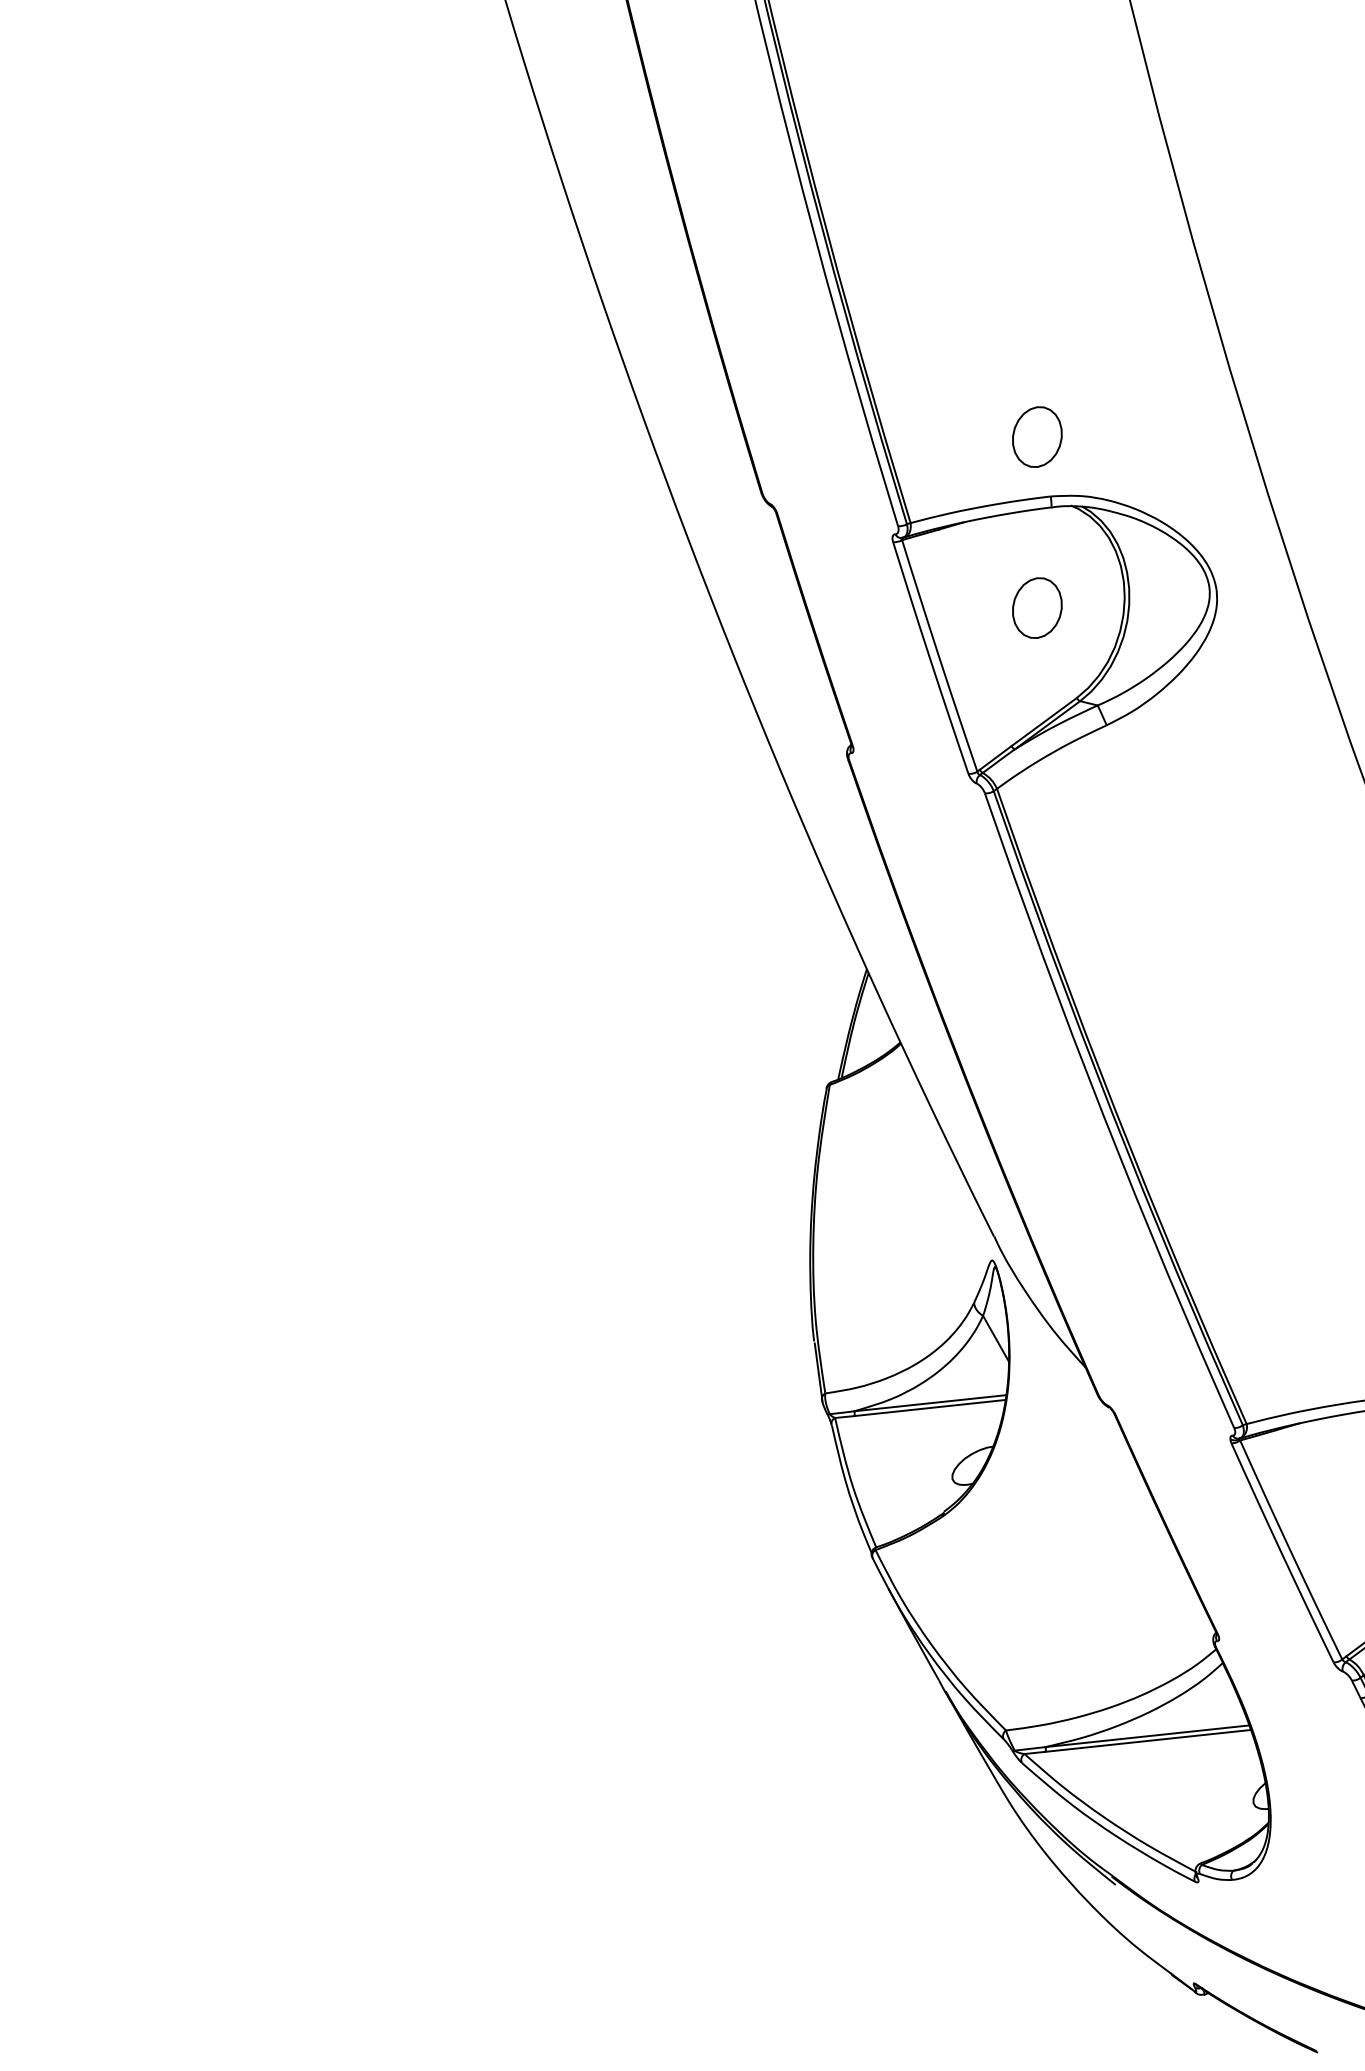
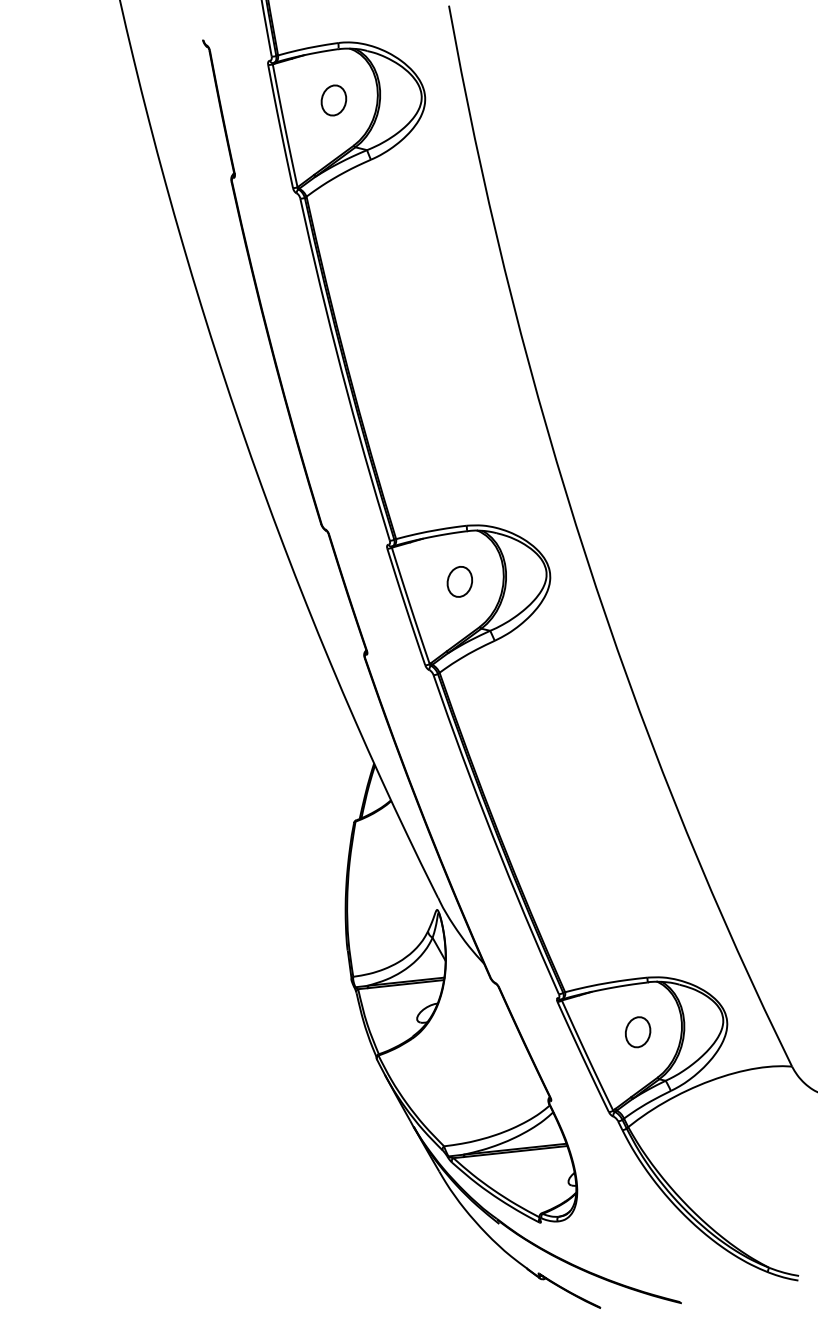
part: (1036, 436) -> (459, 495), removed

